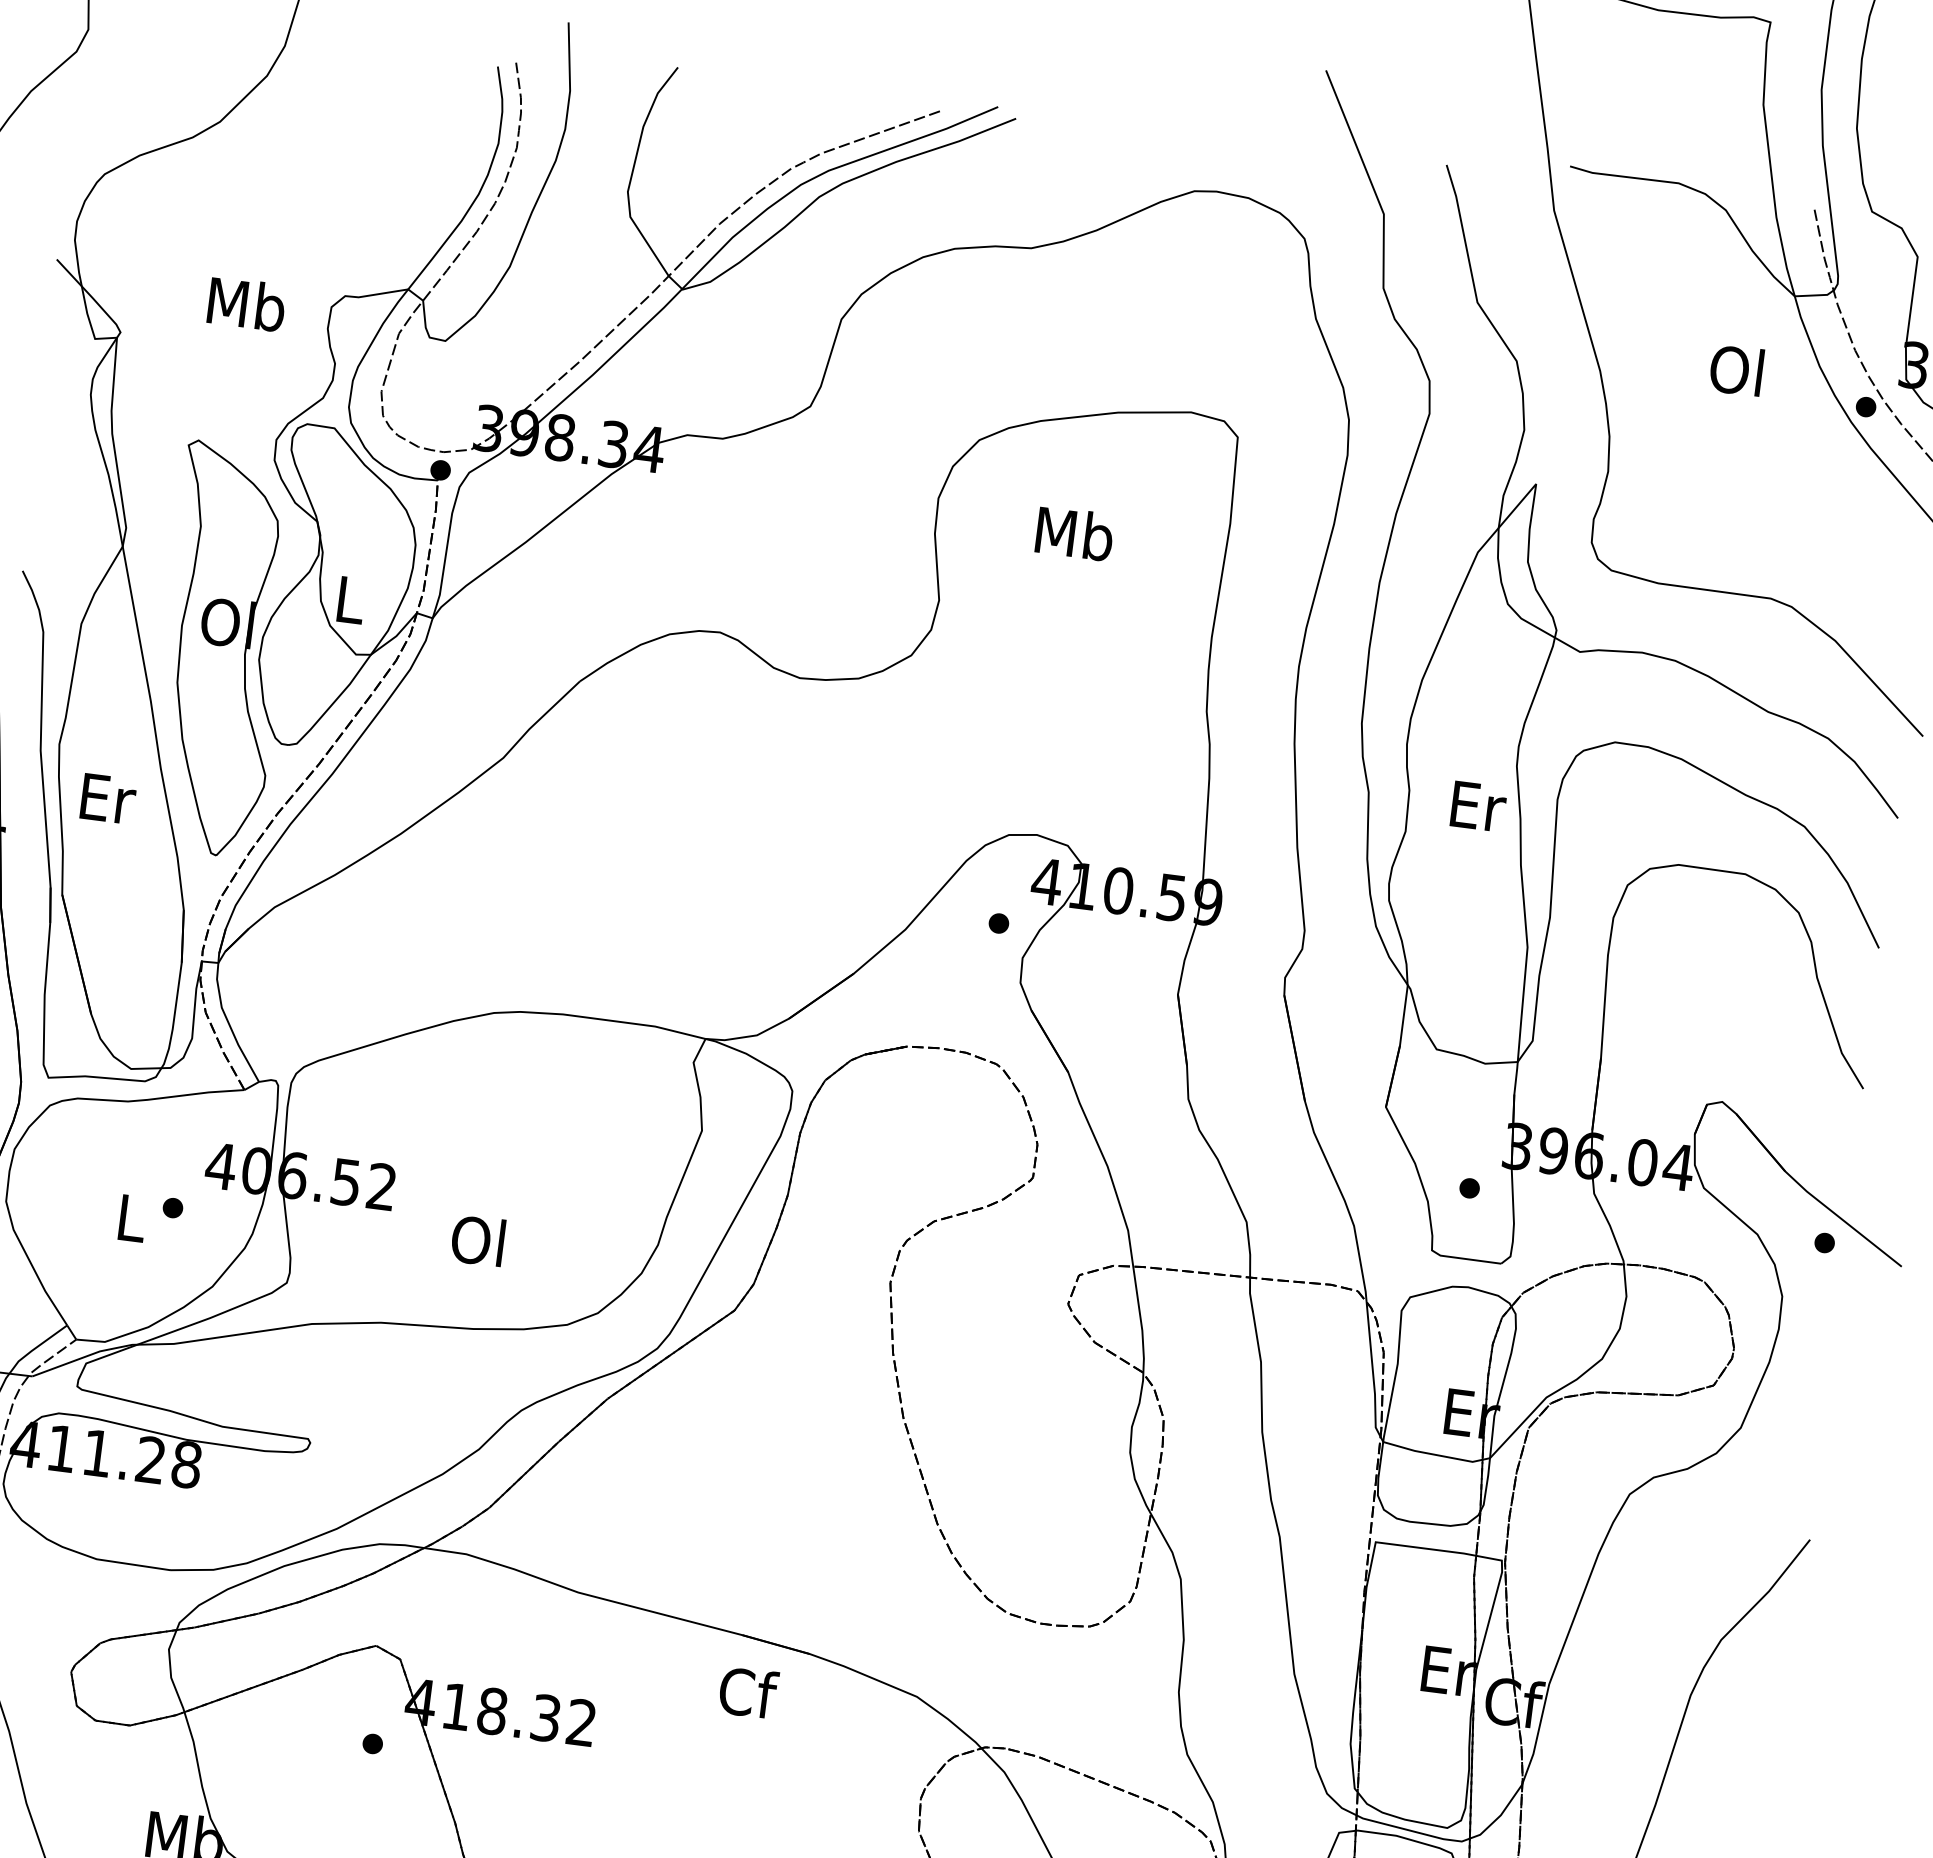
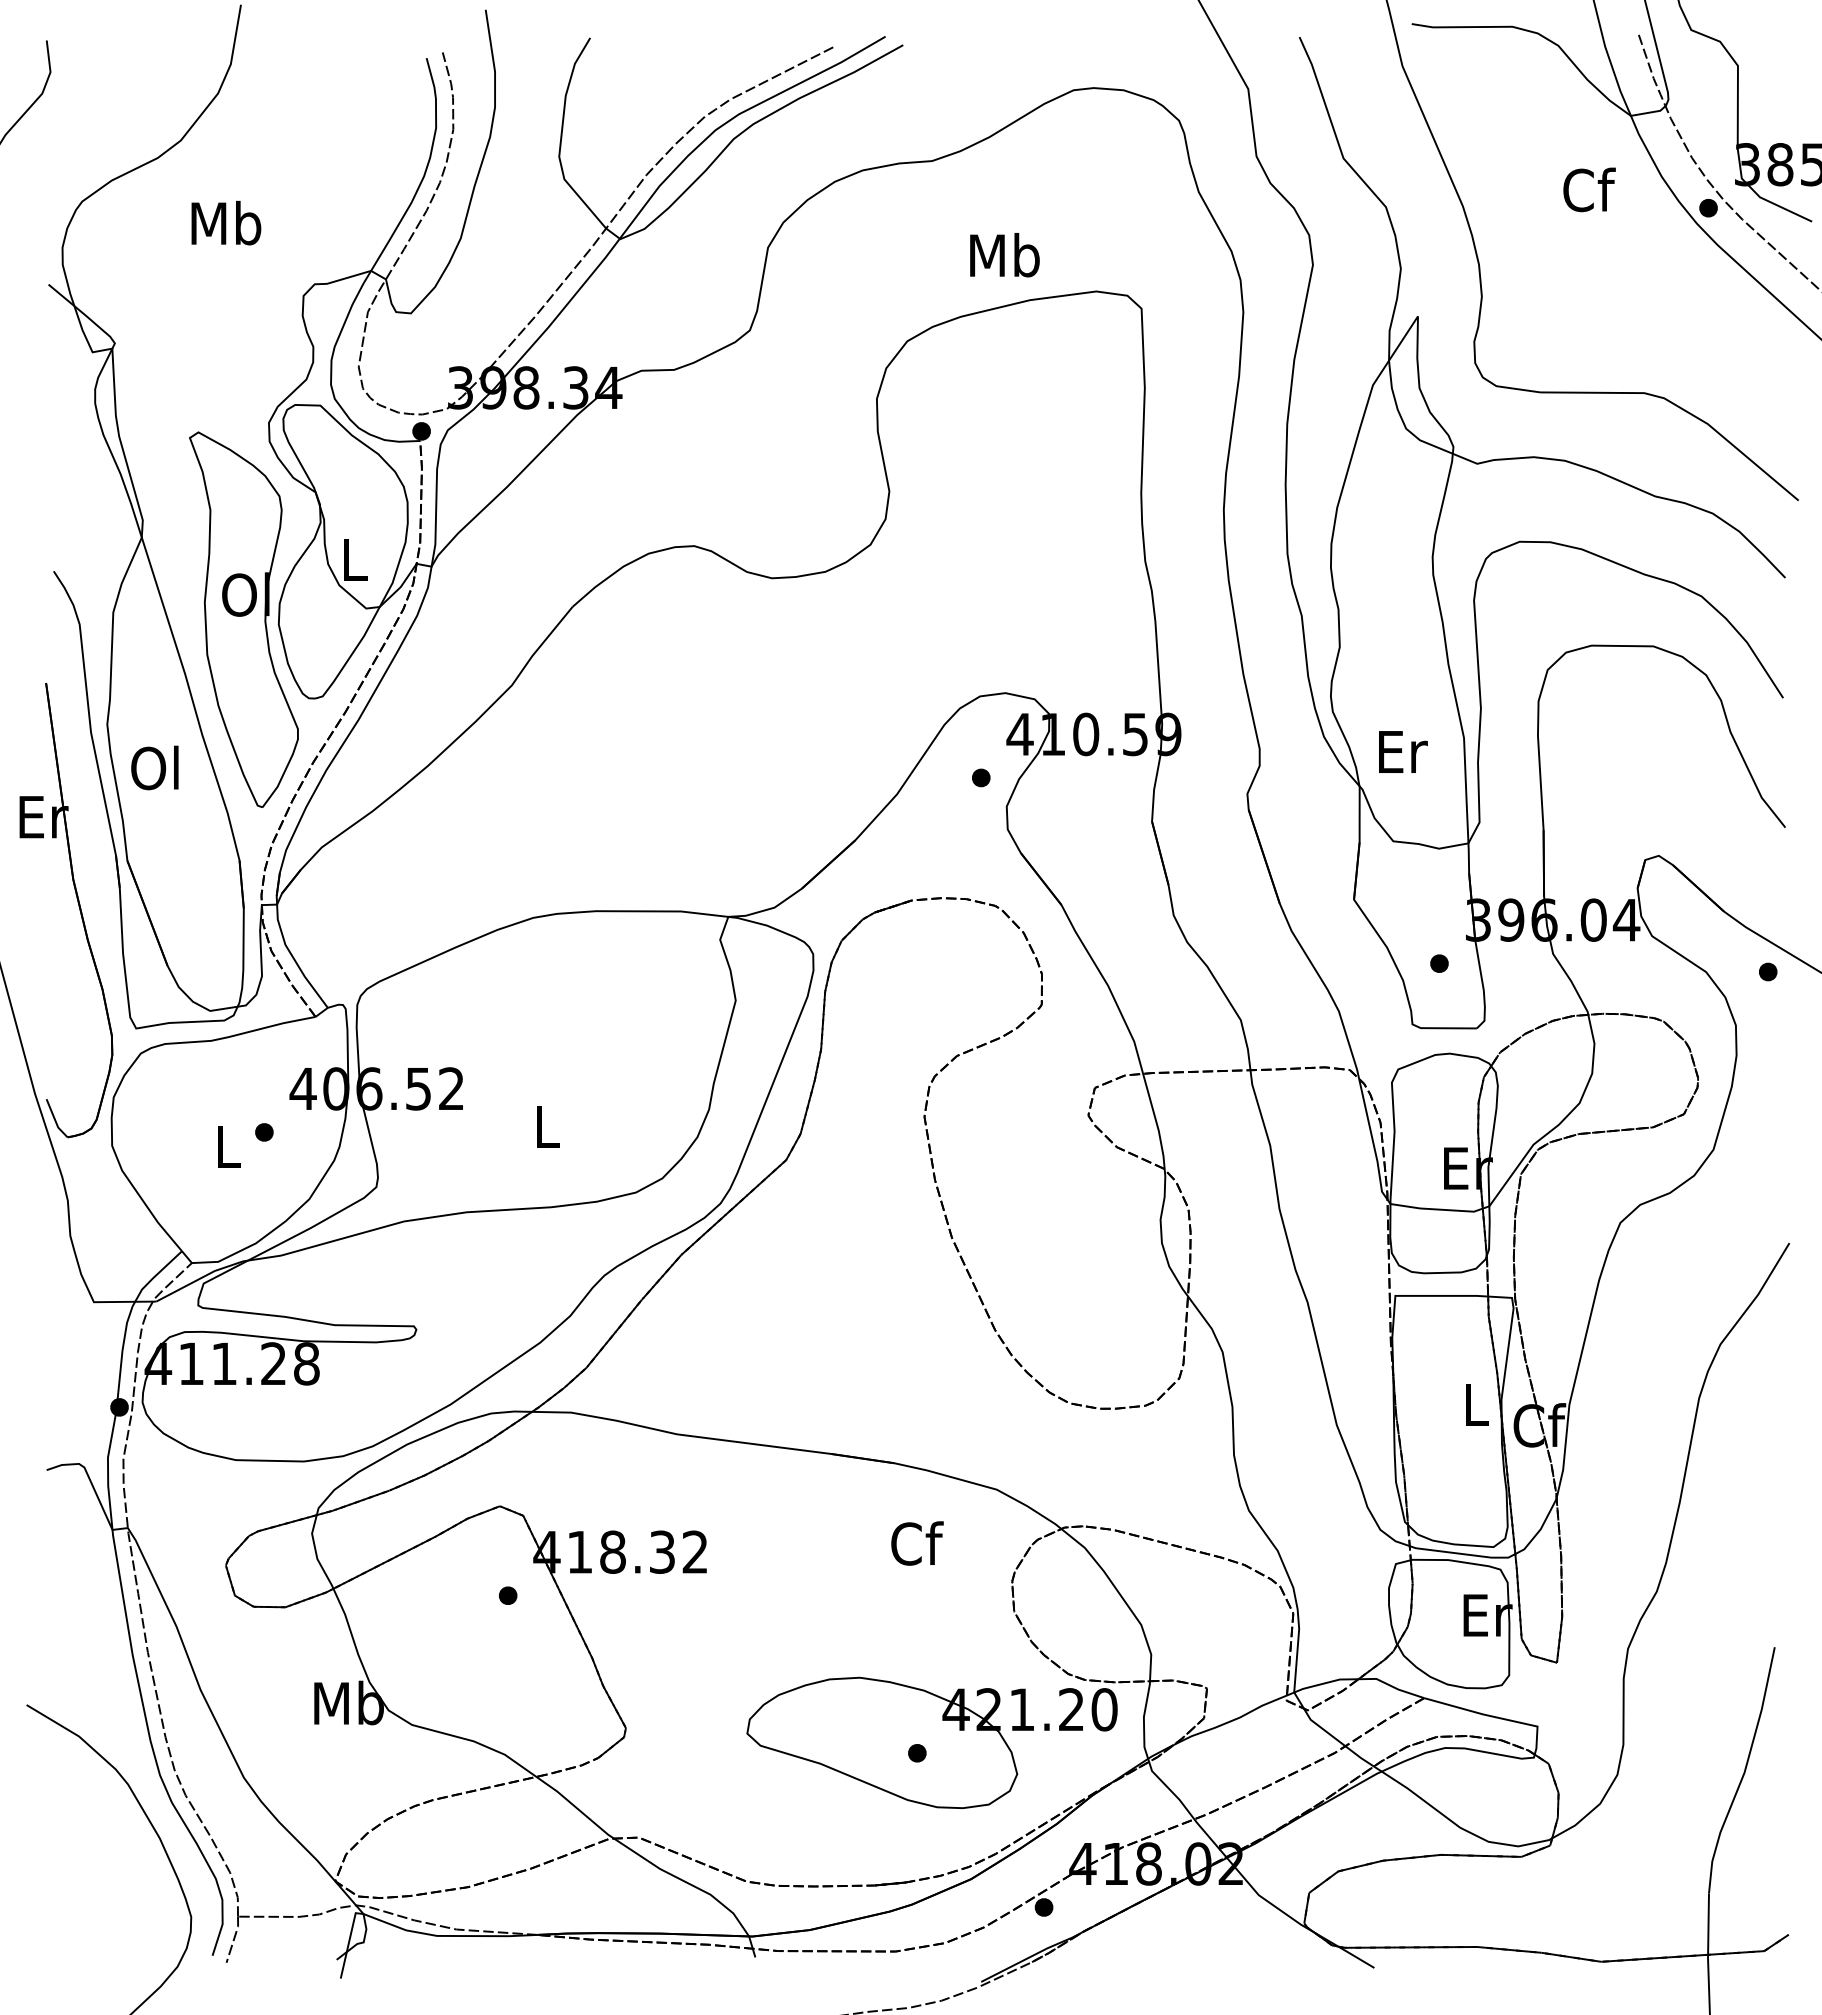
text: (246, 304) -> (226, 223), moved
text: (1739, 370) -> (1589, 189), Ol -> Cf
text: (1074, 534) -> (1004, 255), moved
text: (106, 797) -> (156, 767), Er -> Ol
text: (1479, 806) -> (1403, 751), moved
text: (477, 1240) -> (544, 1126), Ol -> L
text: (1449, 1671) -> (1477, 1404), Er -> L
text: (748, 1692) -> (917, 1543), moved

